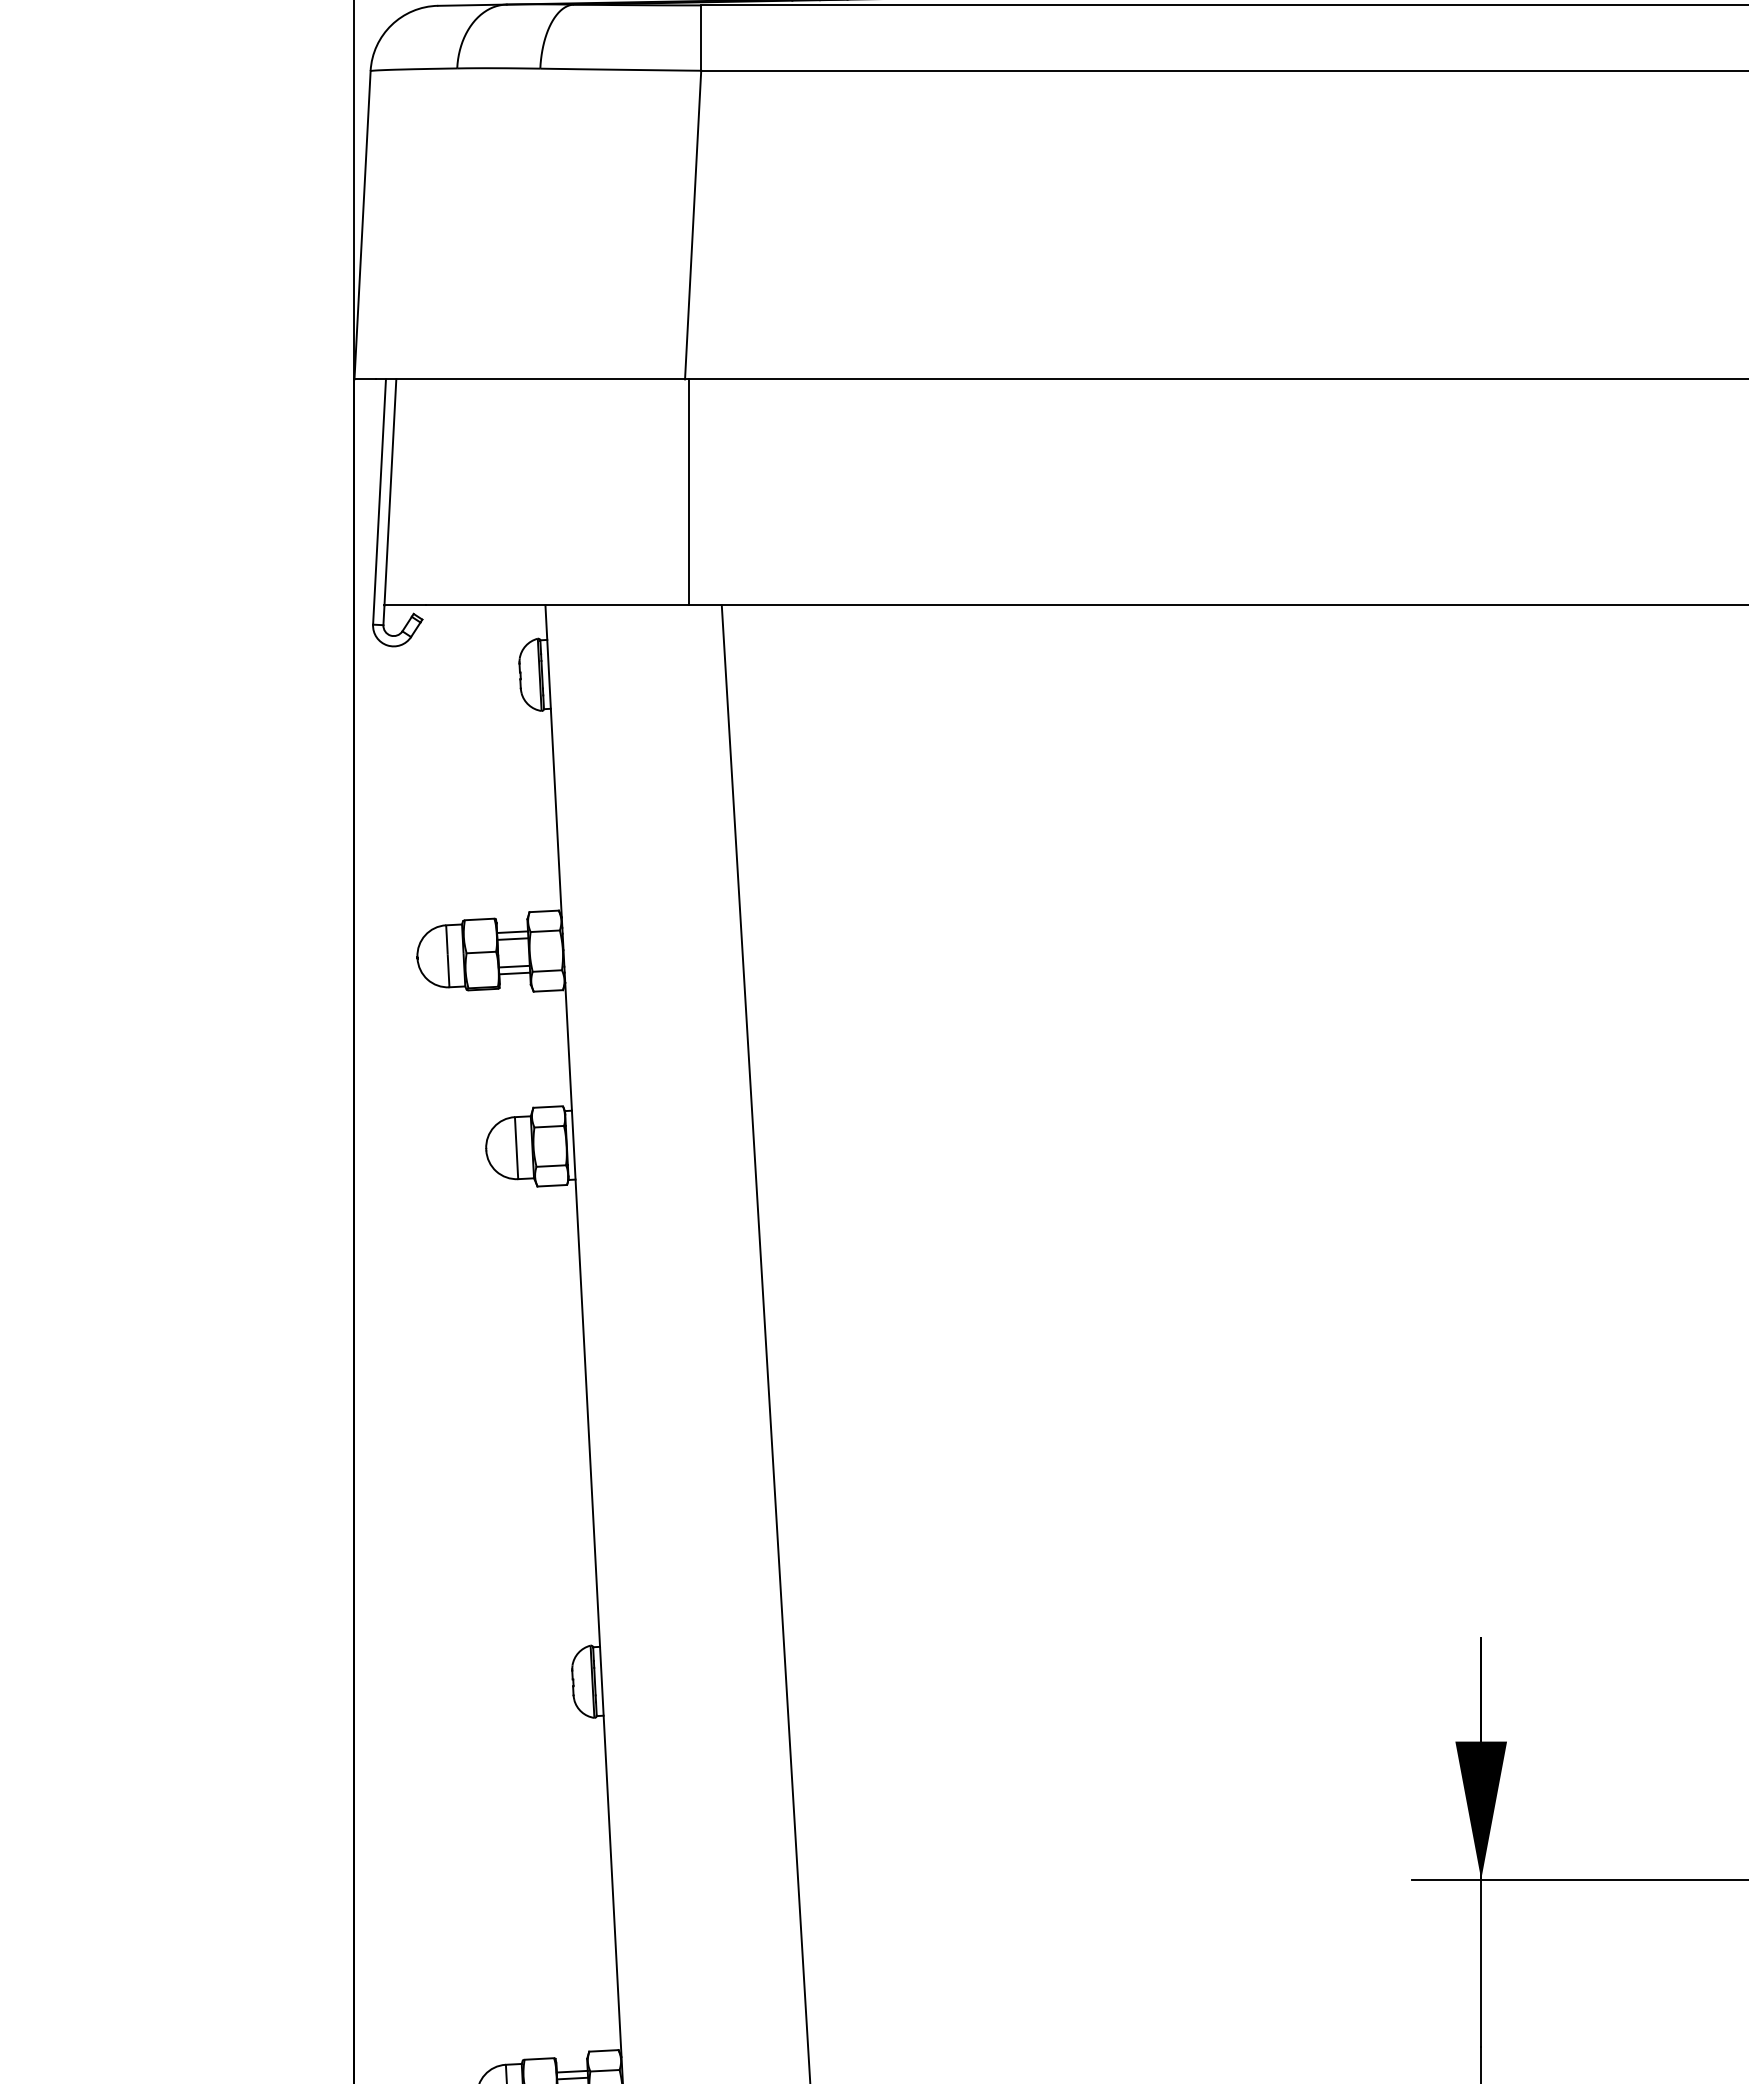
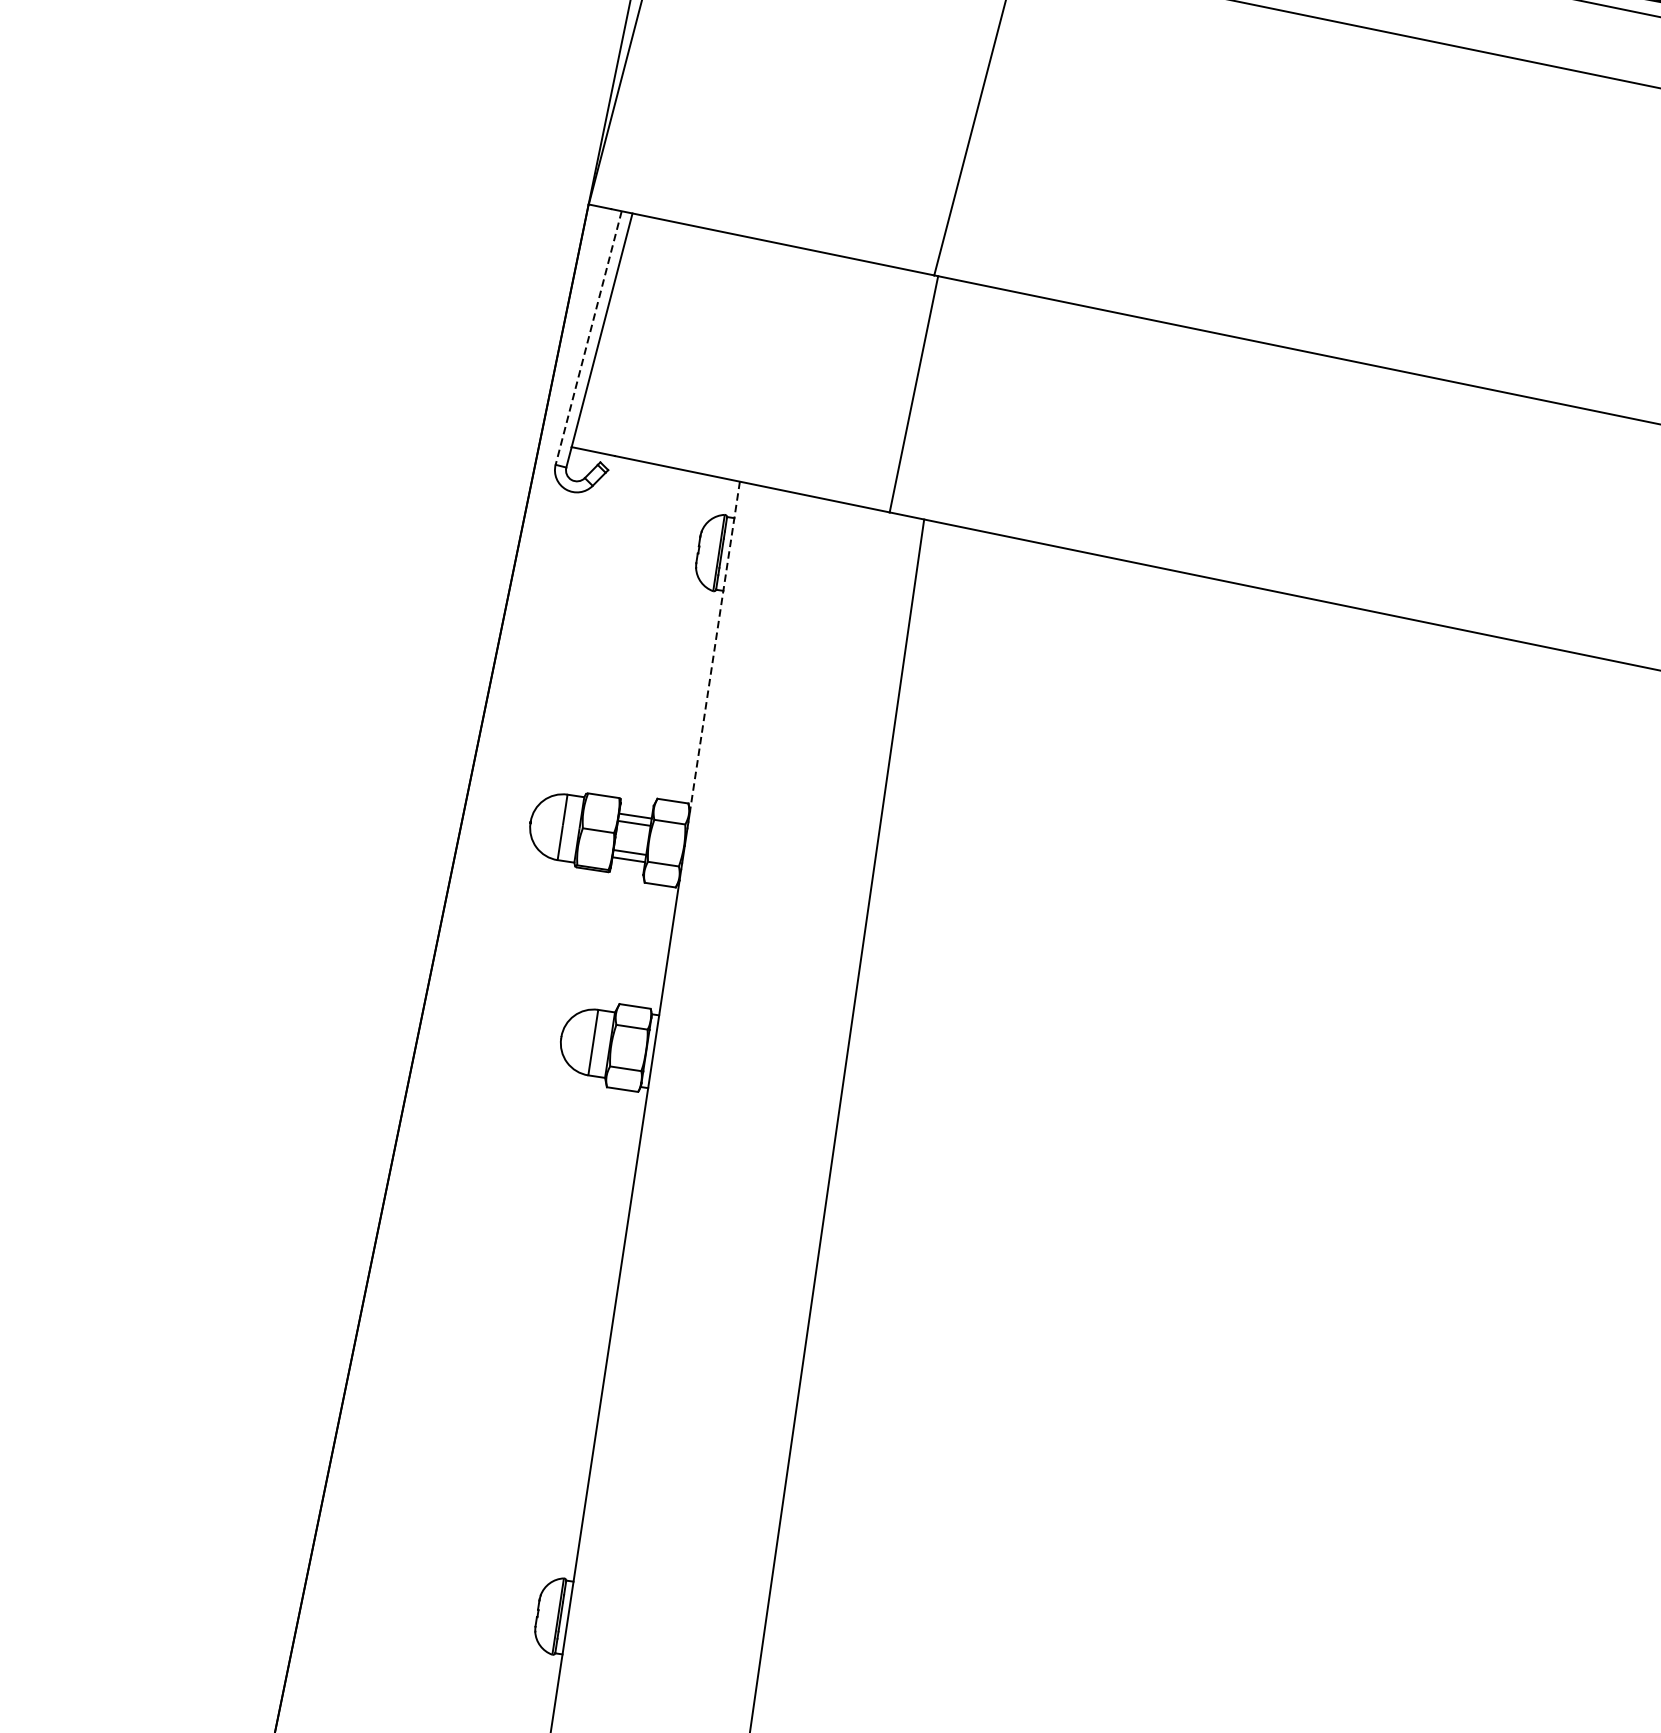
line: (379, 502) -> (588, 338), solid -> dashed
line: (553, 761) -> (714, 646), solid -> dashed

